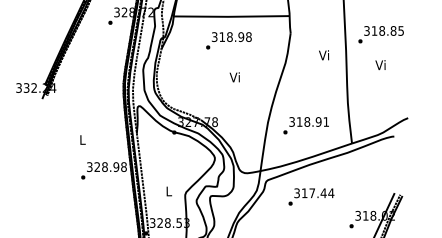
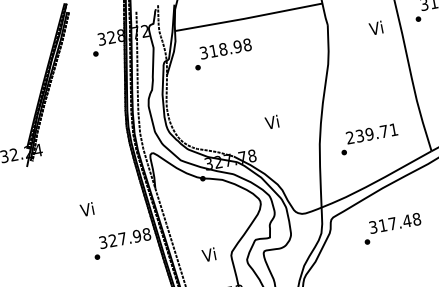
text: (228, 40) -> (222, 54), moved
text: (324, 55) -> (376, 28), moved
text: (234, 77) -> (271, 122), moved
text: (305, 121) -> (367, 134), 318.91 -> 239.71
text: (82, 139) -> (87, 209), L -> Vi
text: (104, 166) -> (121, 238), 328.98 -> 327.98
text: (168, 191) -> (209, 255), L -> Vi
text: (331, 193) -> (417, 219), 317.44 -> 317.48

